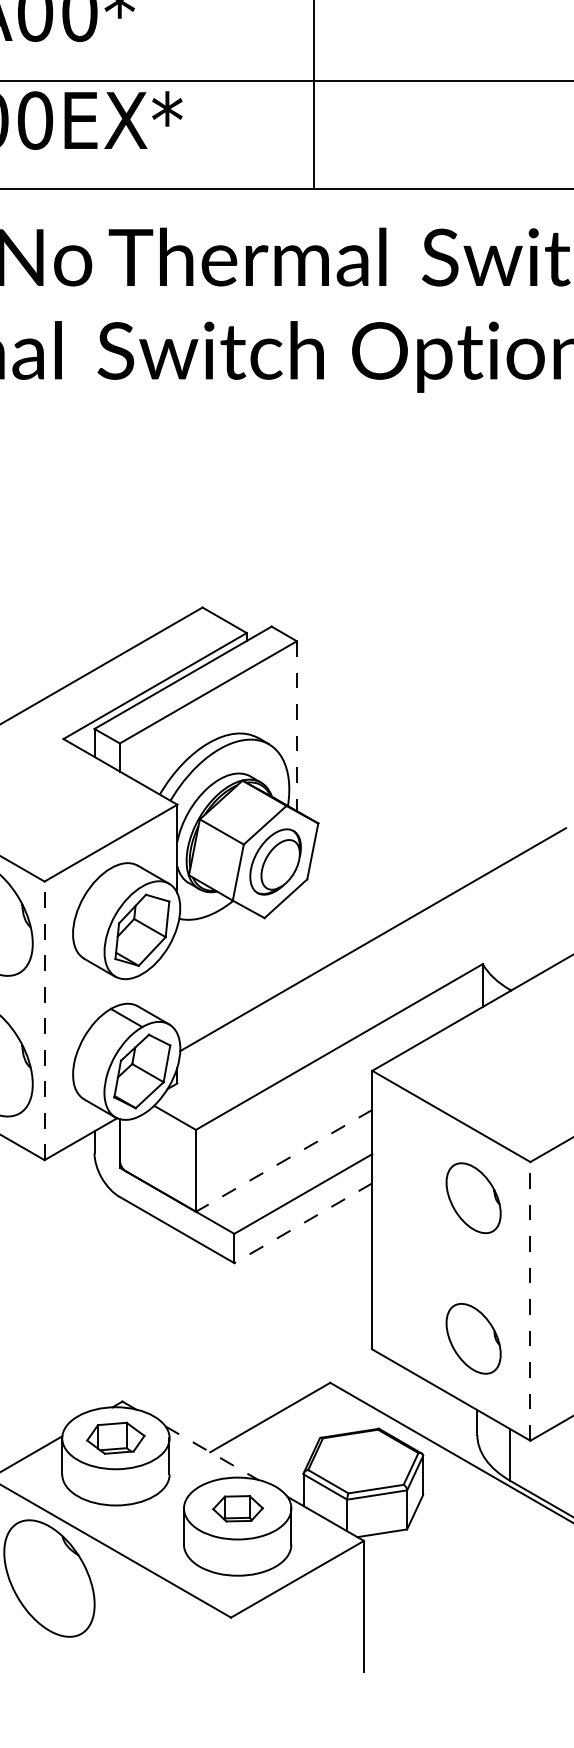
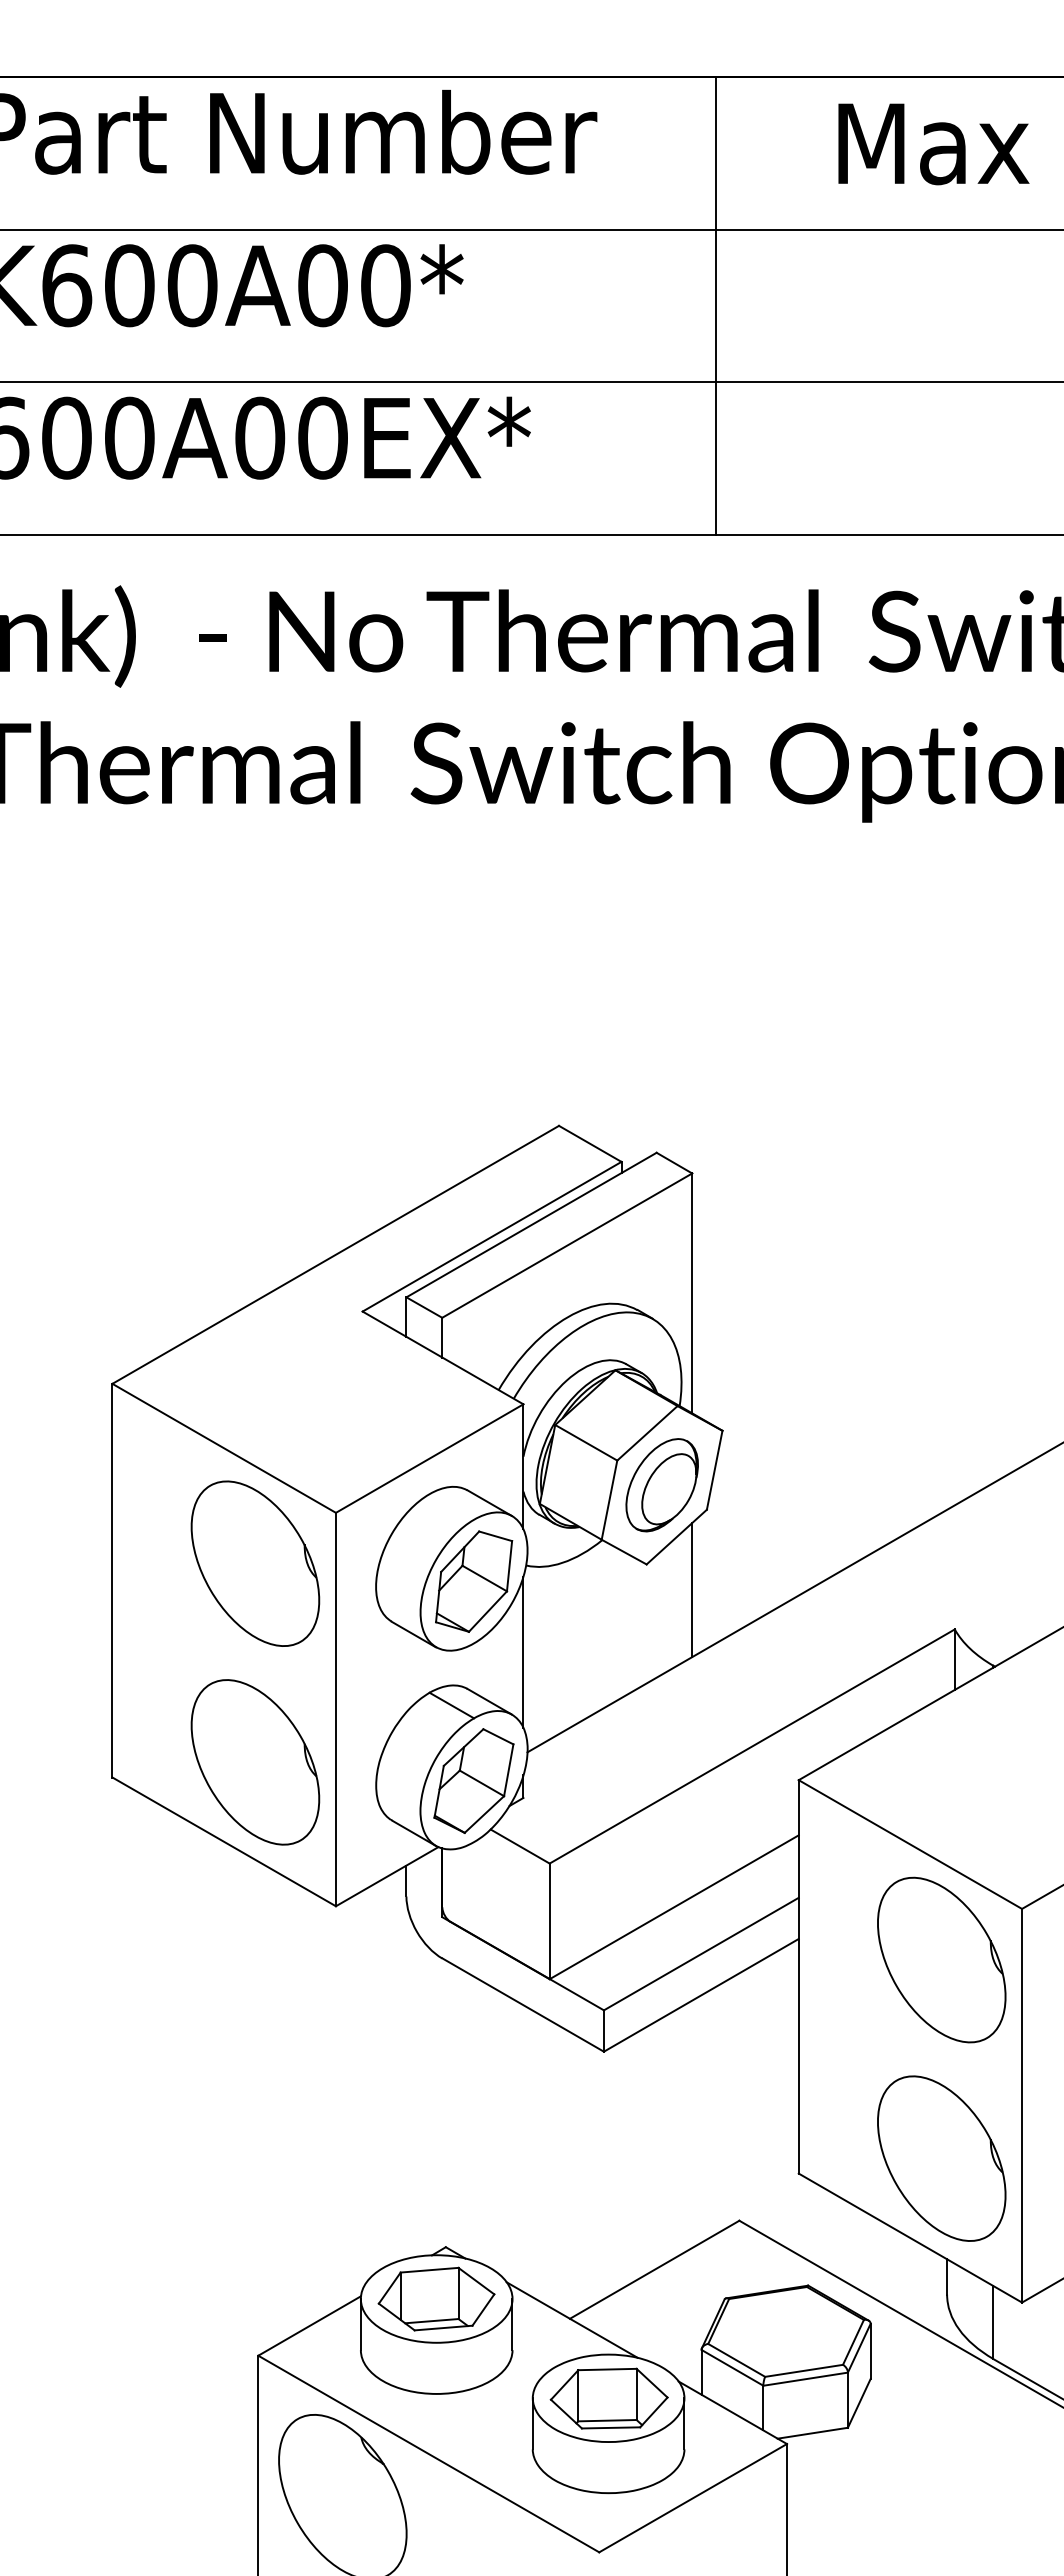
line: (297, 726) -> (692, 1293), dashed -> solid
line: (297, 935) -> (692, 1589), added
line: (177, 979) -> (523, 1651), added
line: (44, 1020) -> (335, 1709), dashed -> solid
line: (284, 1161) -> (674, 1907), dashed -> solid
part: (473, 1197) -> (941, 1959), size x1.67
line: (303, 1223) -> (701, 1995), dashed -> solid
line: (530, 1301) -> (1022, 2105), dashed -> solid
part: (473, 1338) -> (941, 2158), size x1.67
part: (115, 1437) -> (436, 2298), size x1.43
line: (212, 1453) -> (572, 2320), dashed -> solid
part: (237, 1508) -> (608, 2398), size x1.67

